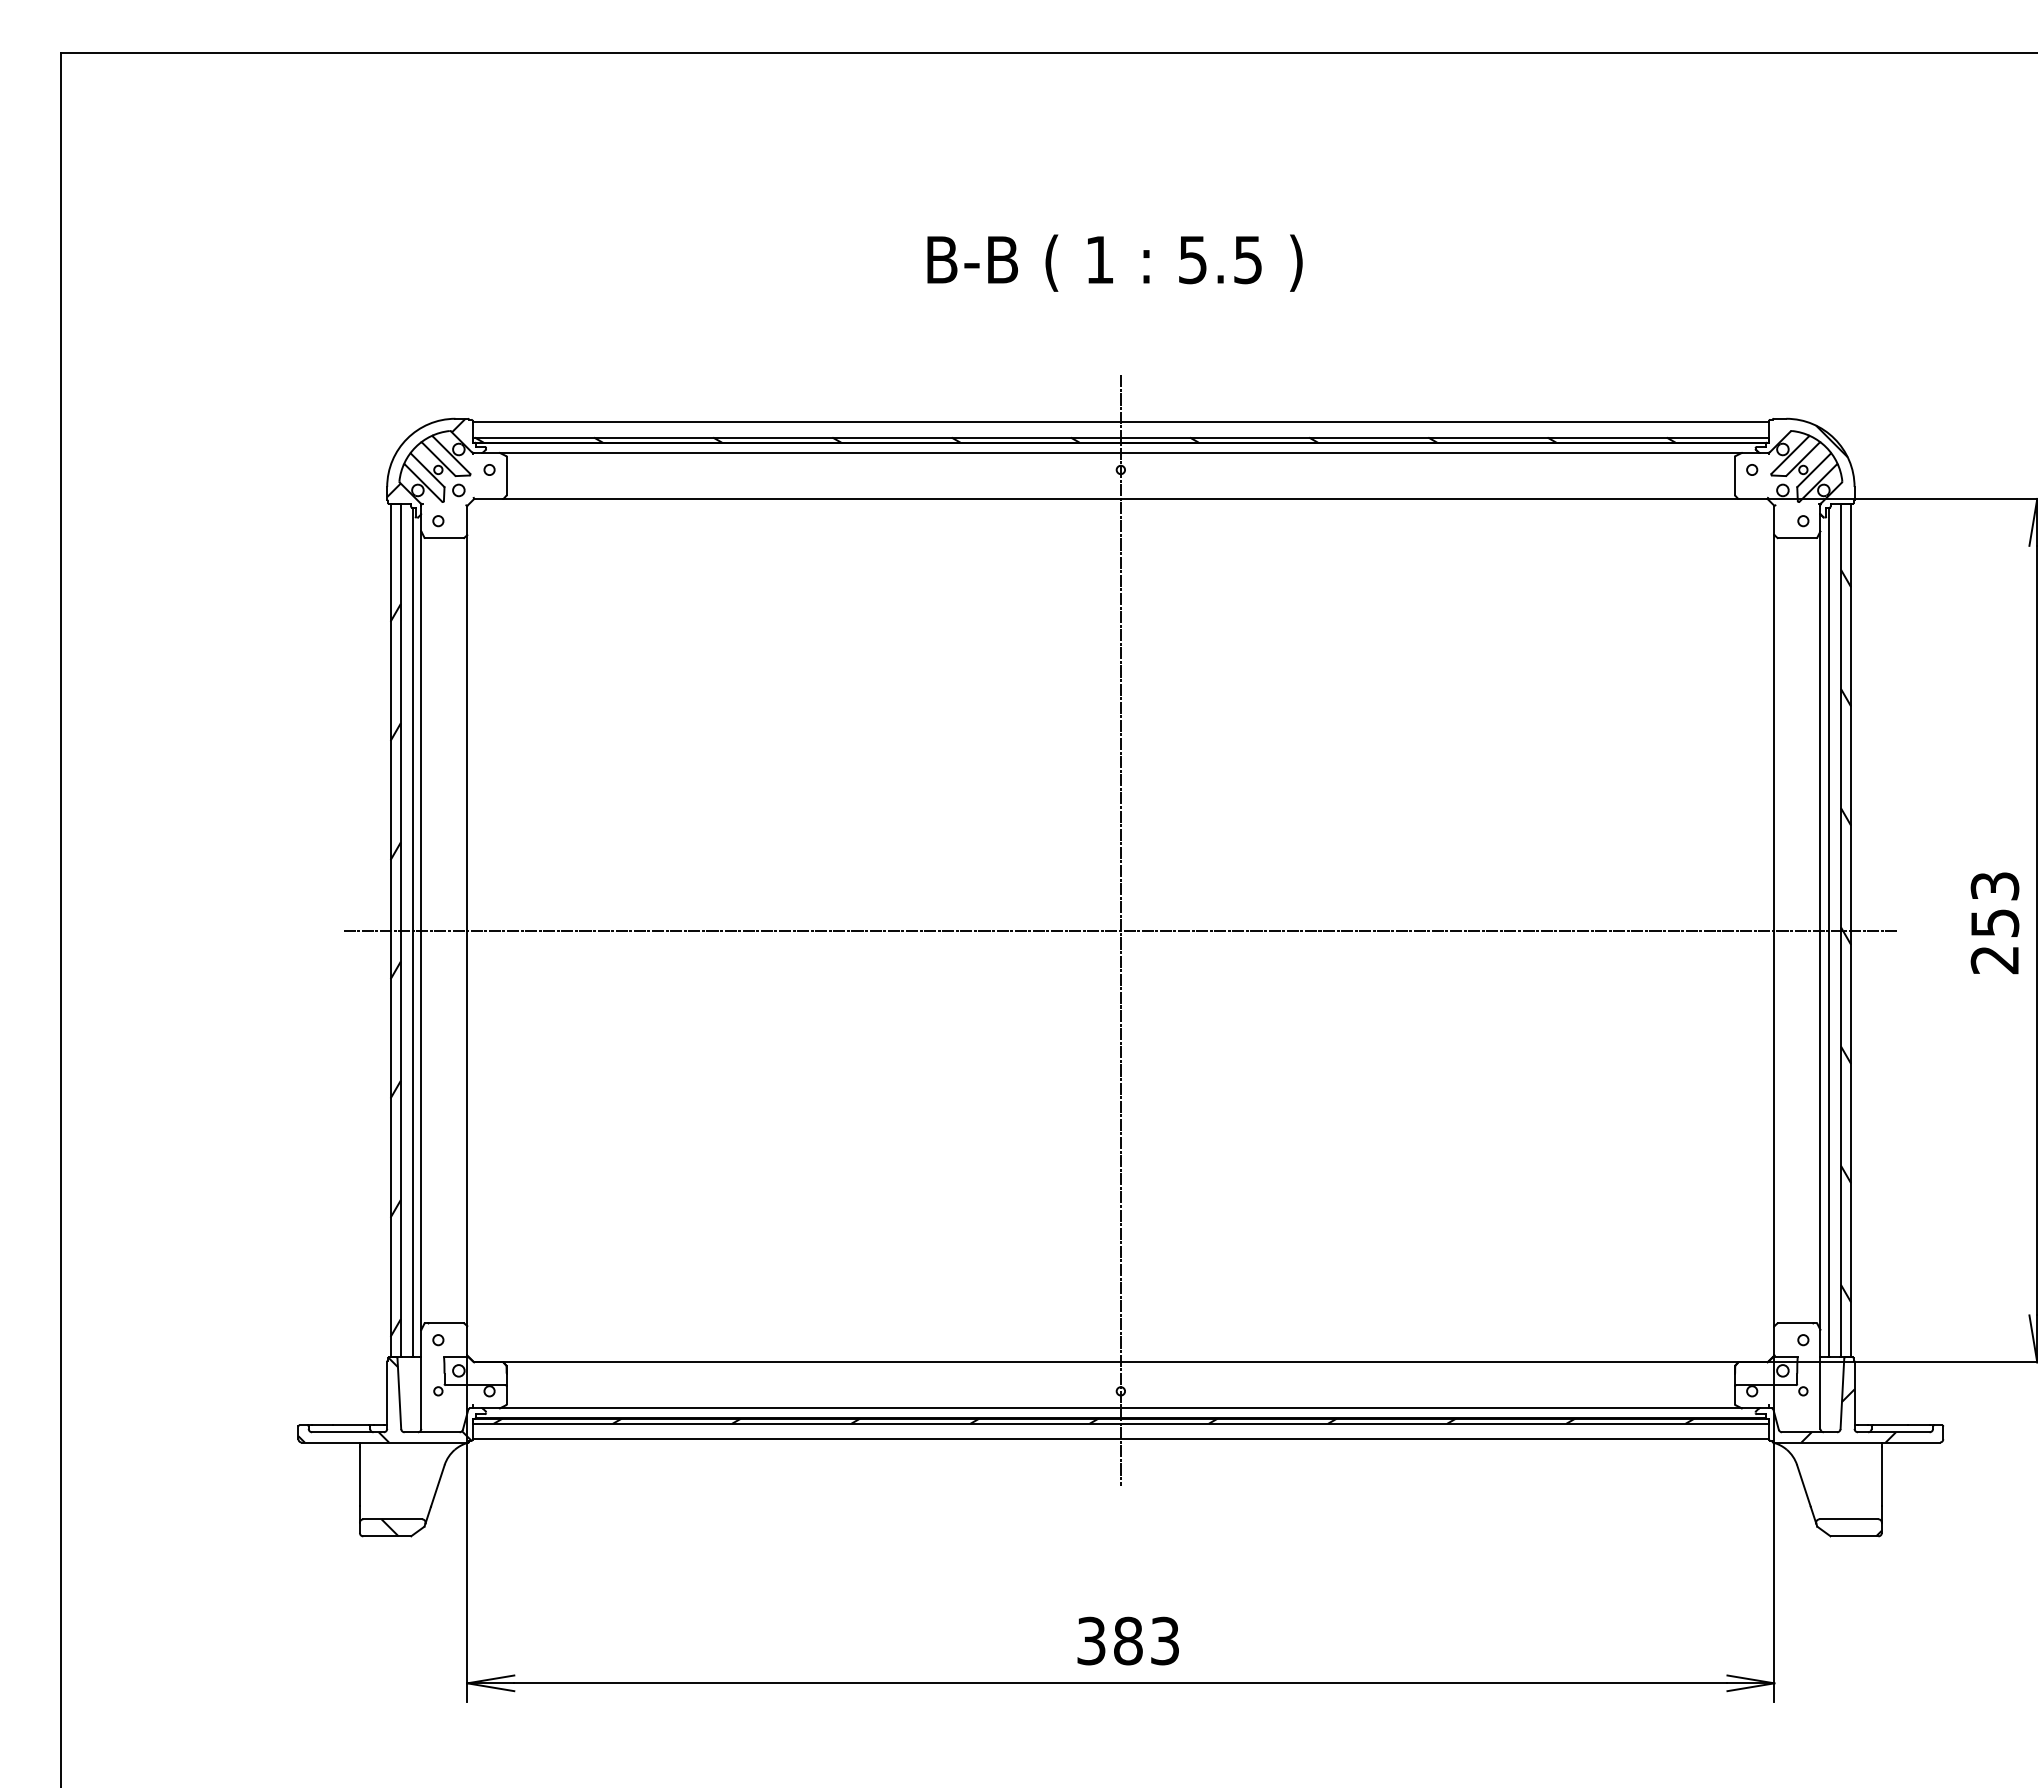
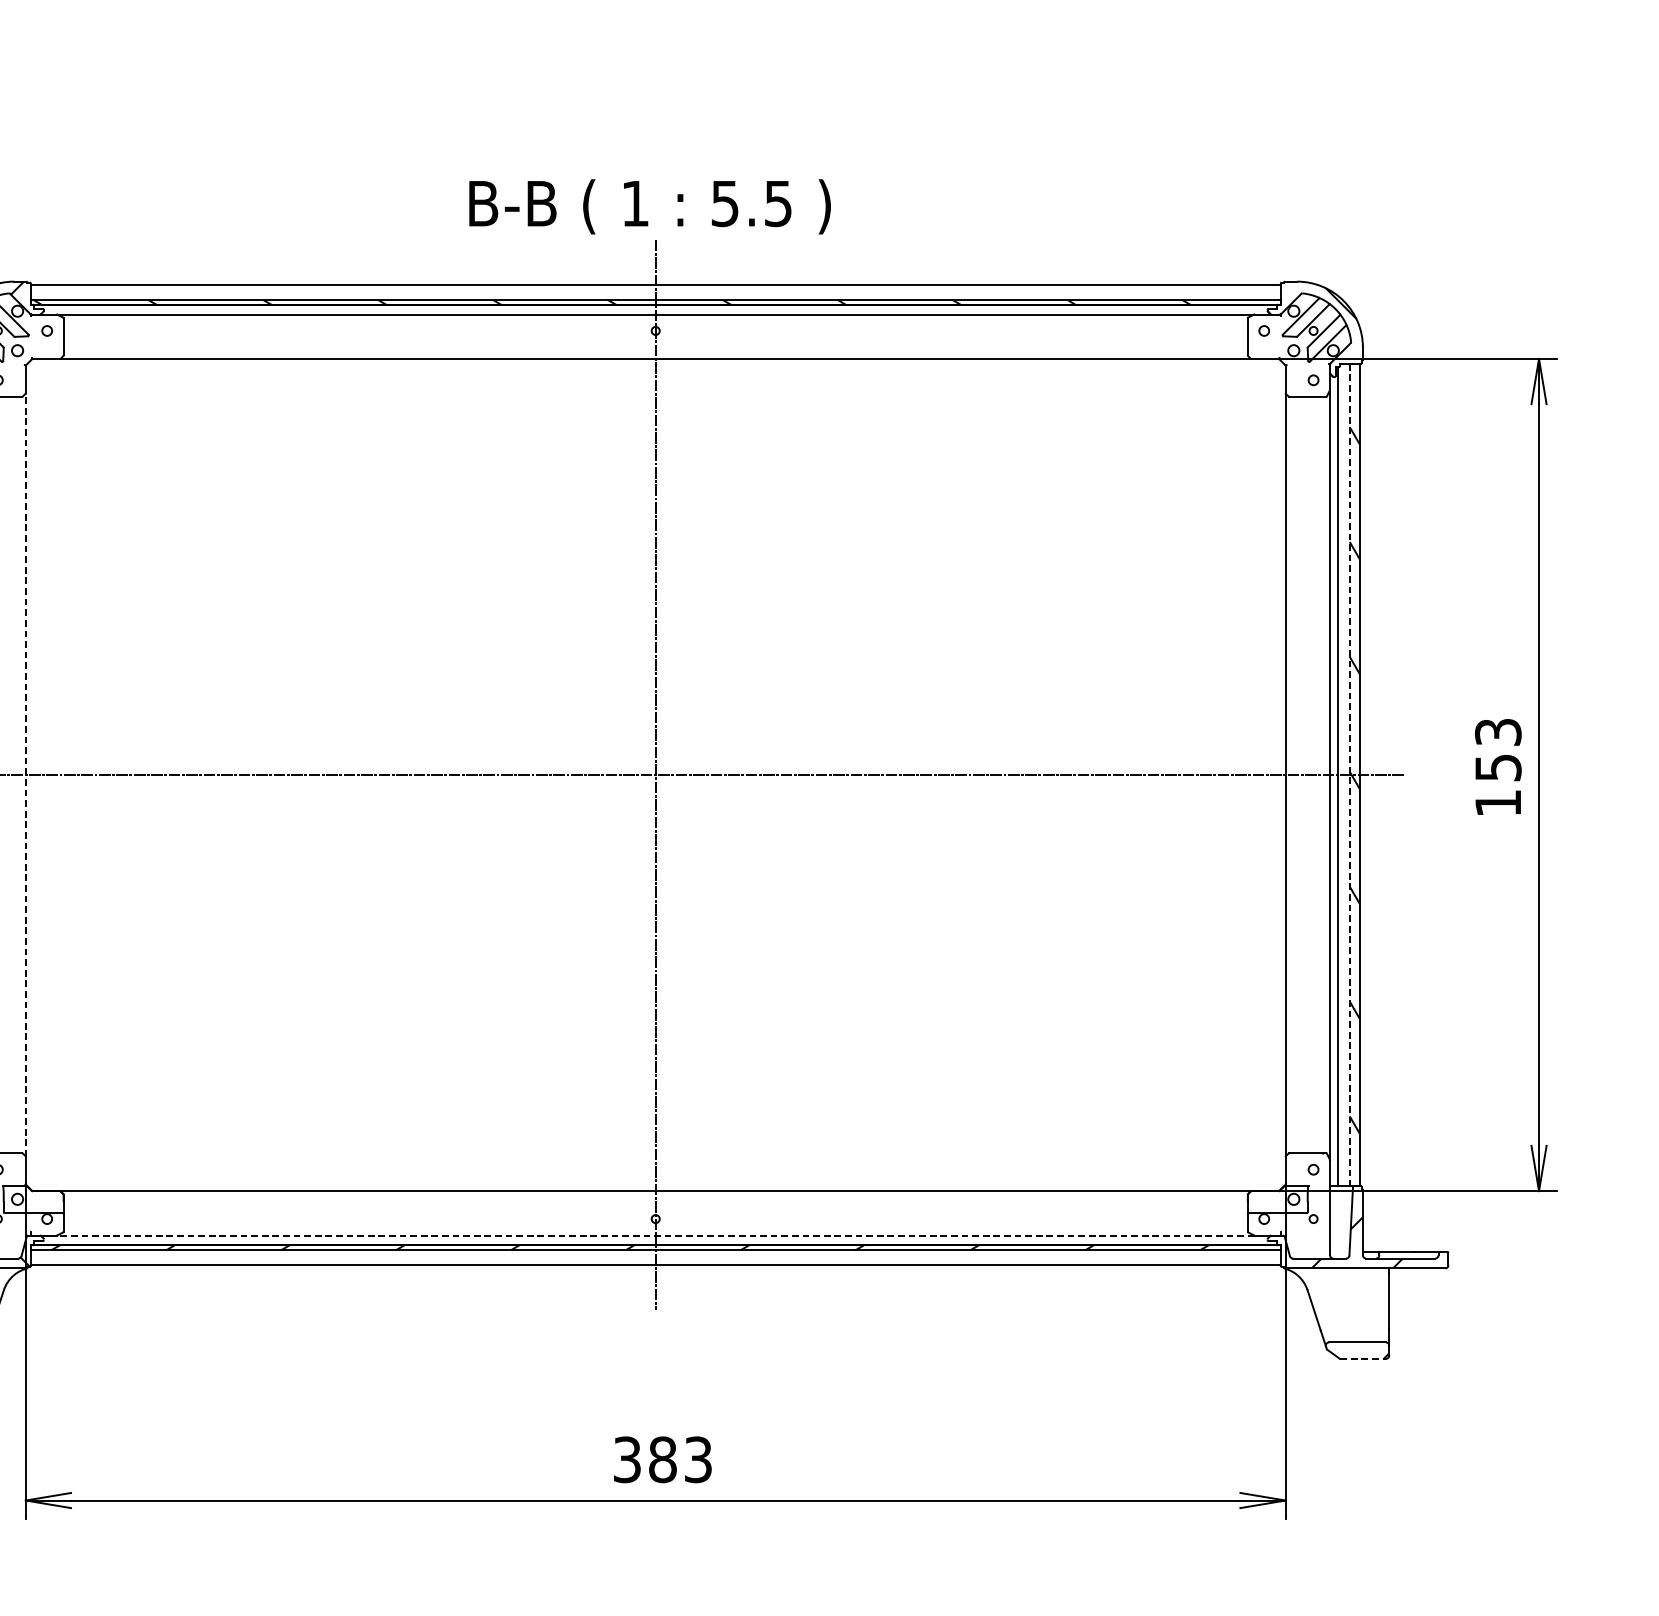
text: (1114, 262) -> (649, 206), moved
line: (467, 930) -> (25, 774), solid -> dashed
line: (1840, 930) -> (1349, 774), solid -> dashed
text: (1994, 960) -> (1497, 803), 253 -> 153
line: (1120, 1408) -> (655, 1235), solid -> dashed
line: (1854, 1536) -> (1362, 1359), solid -> dashed

